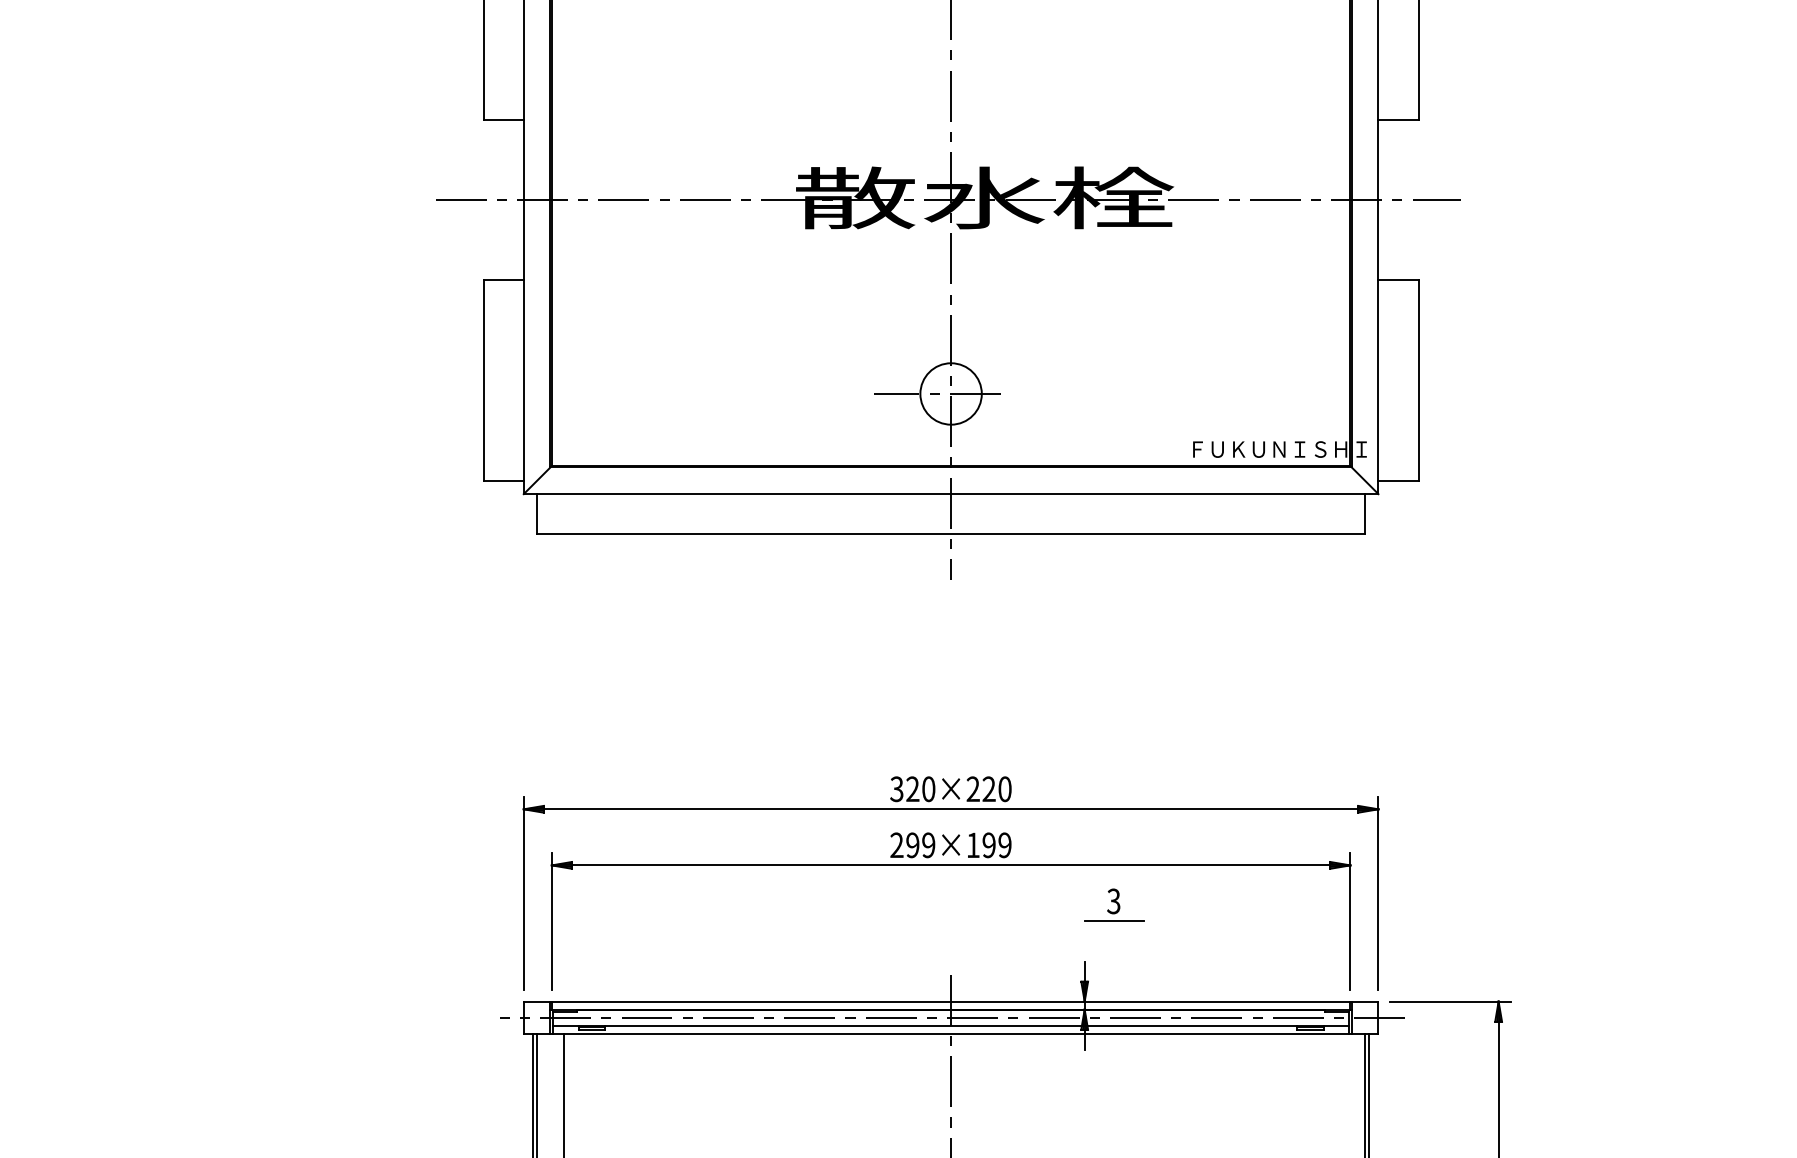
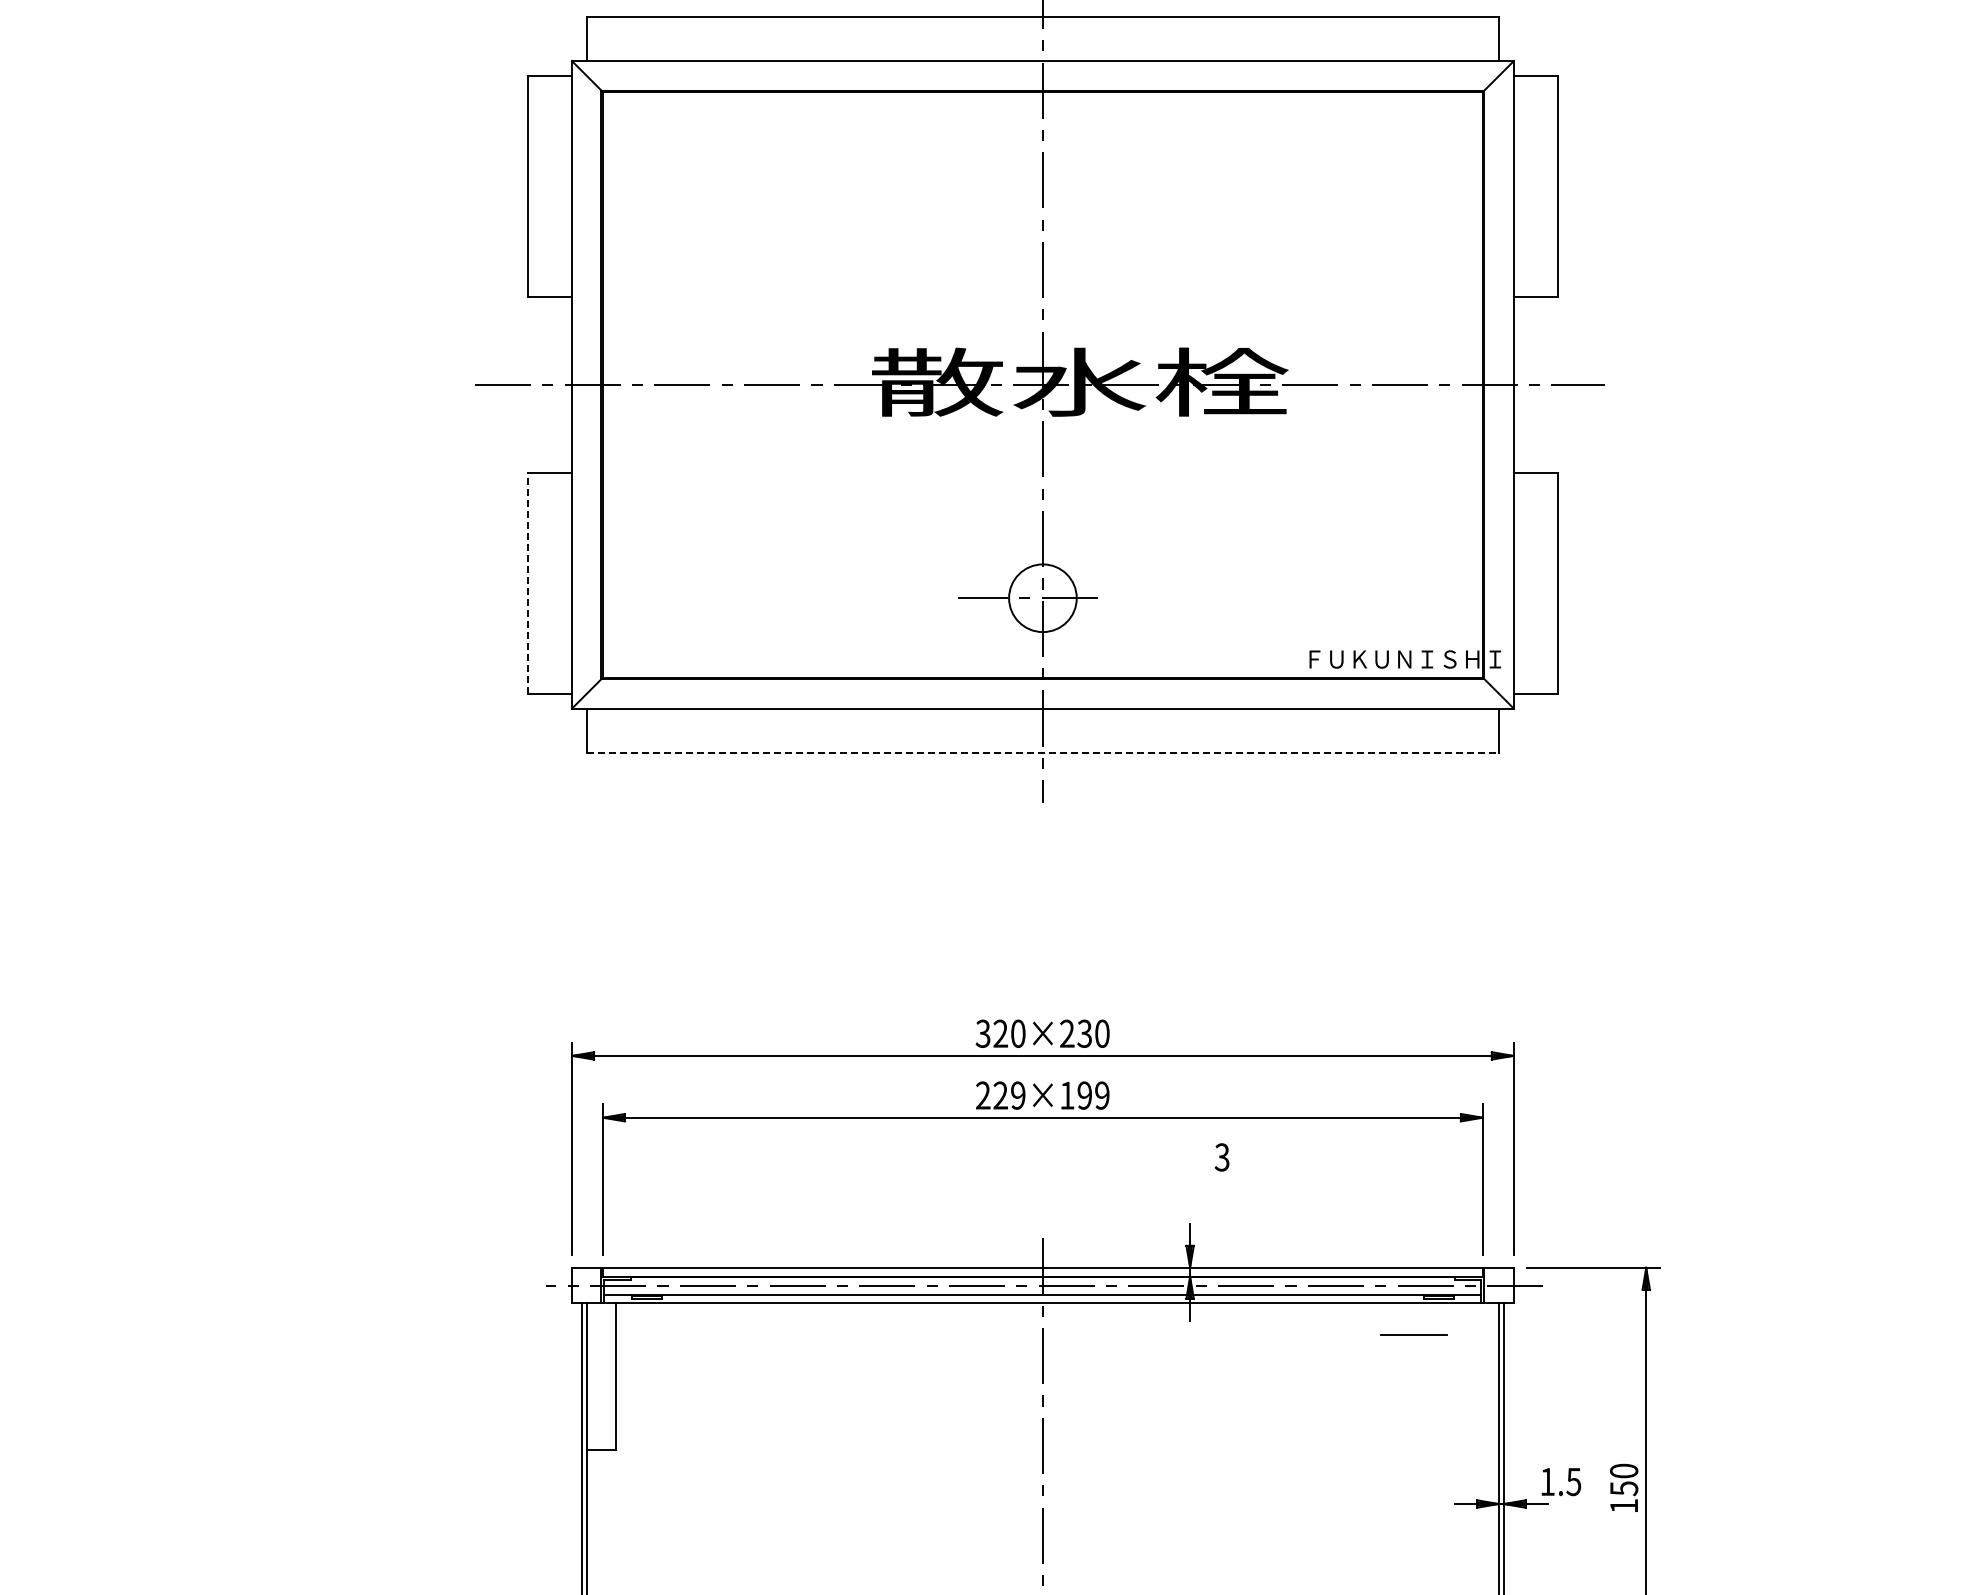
line: (483, 380) -> (527, 583), solid -> dashed
line: (951, 533) -> (1043, 752), solid -> dashed
text: (988, 788) -> (1084, 1033), 320×220 -> 320×230
text: (912, 845) -> (1000, 1095), 299×199 -> 229×199
line: (1114, 921) -> (1413, 1334), moved

